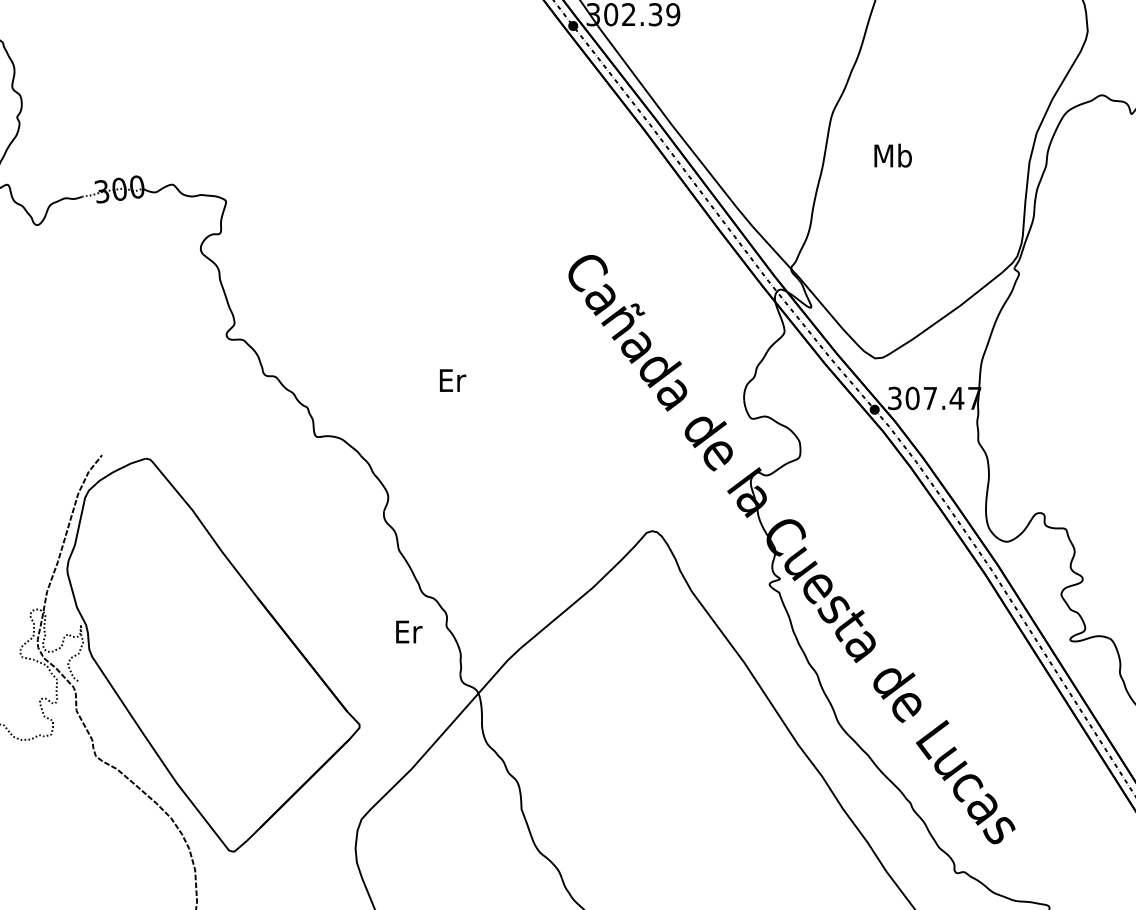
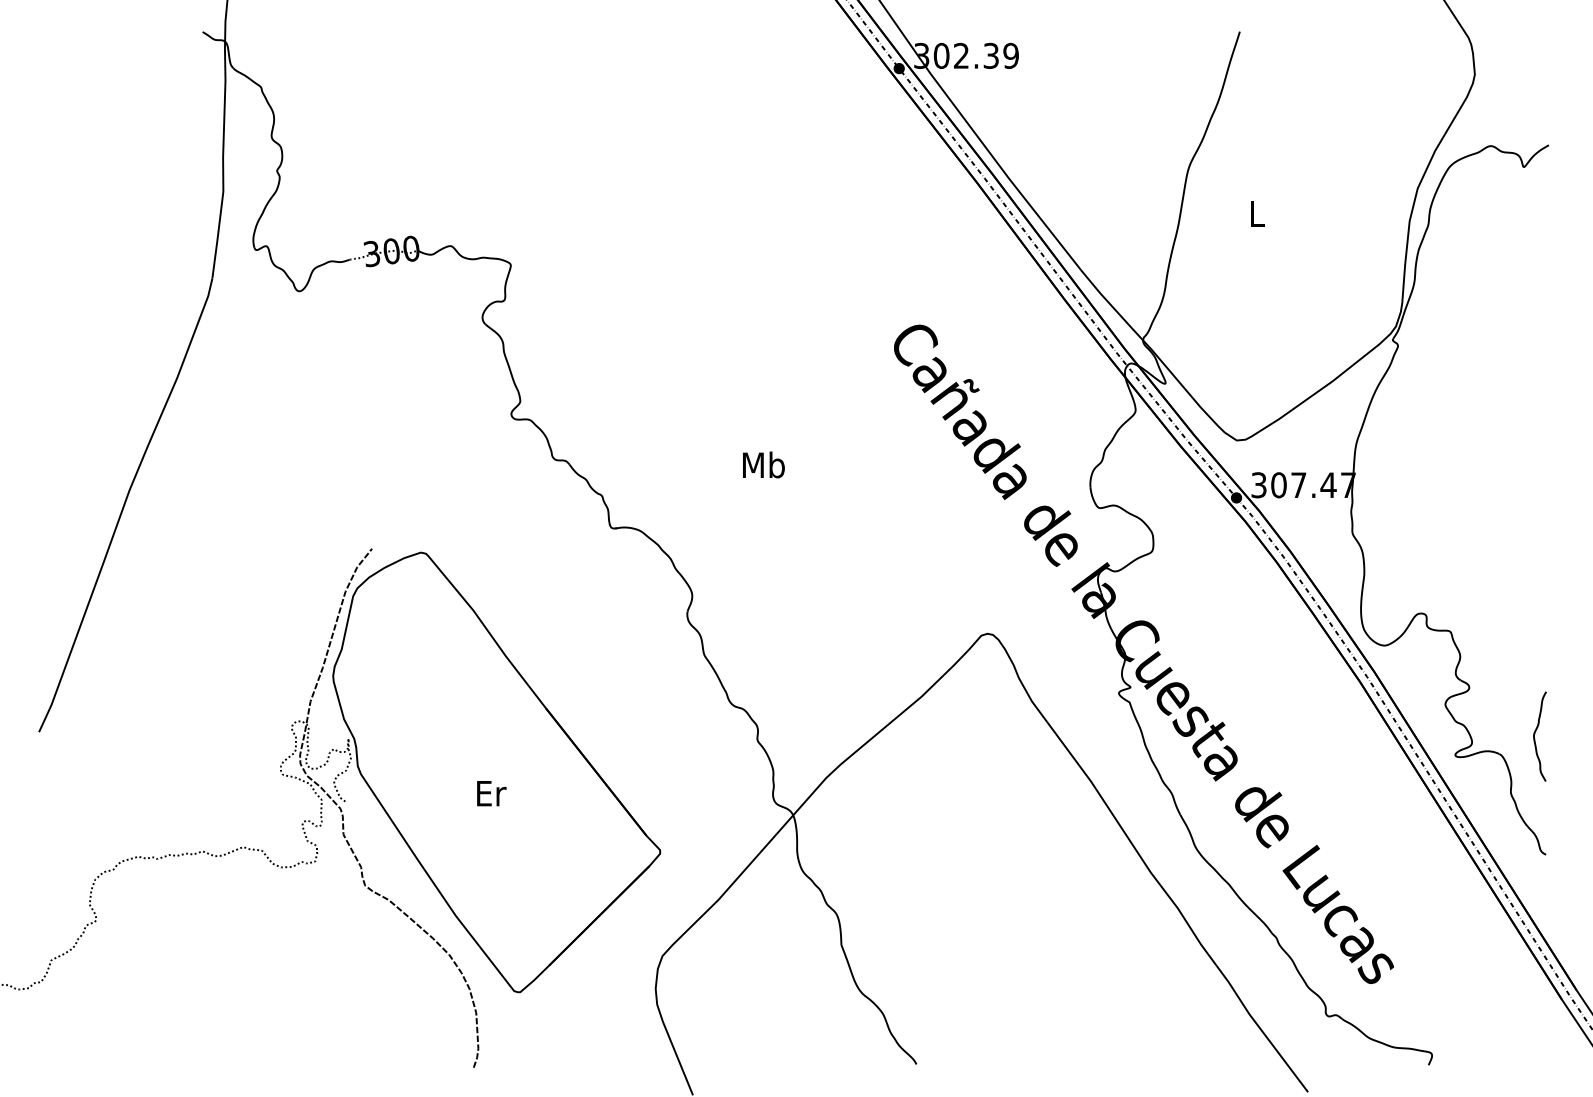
text: (893, 155) -> (1257, 213), Mb -> L
text: (451, 379) -> (763, 464), Er -> Mb
text: (409, 631) -> (491, 793), moved

